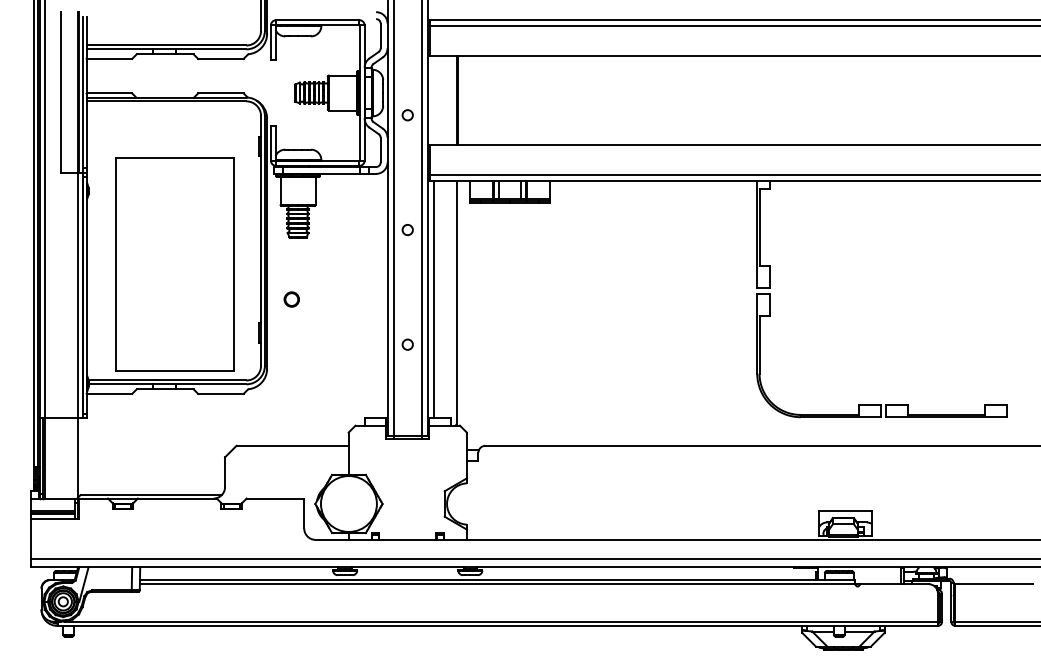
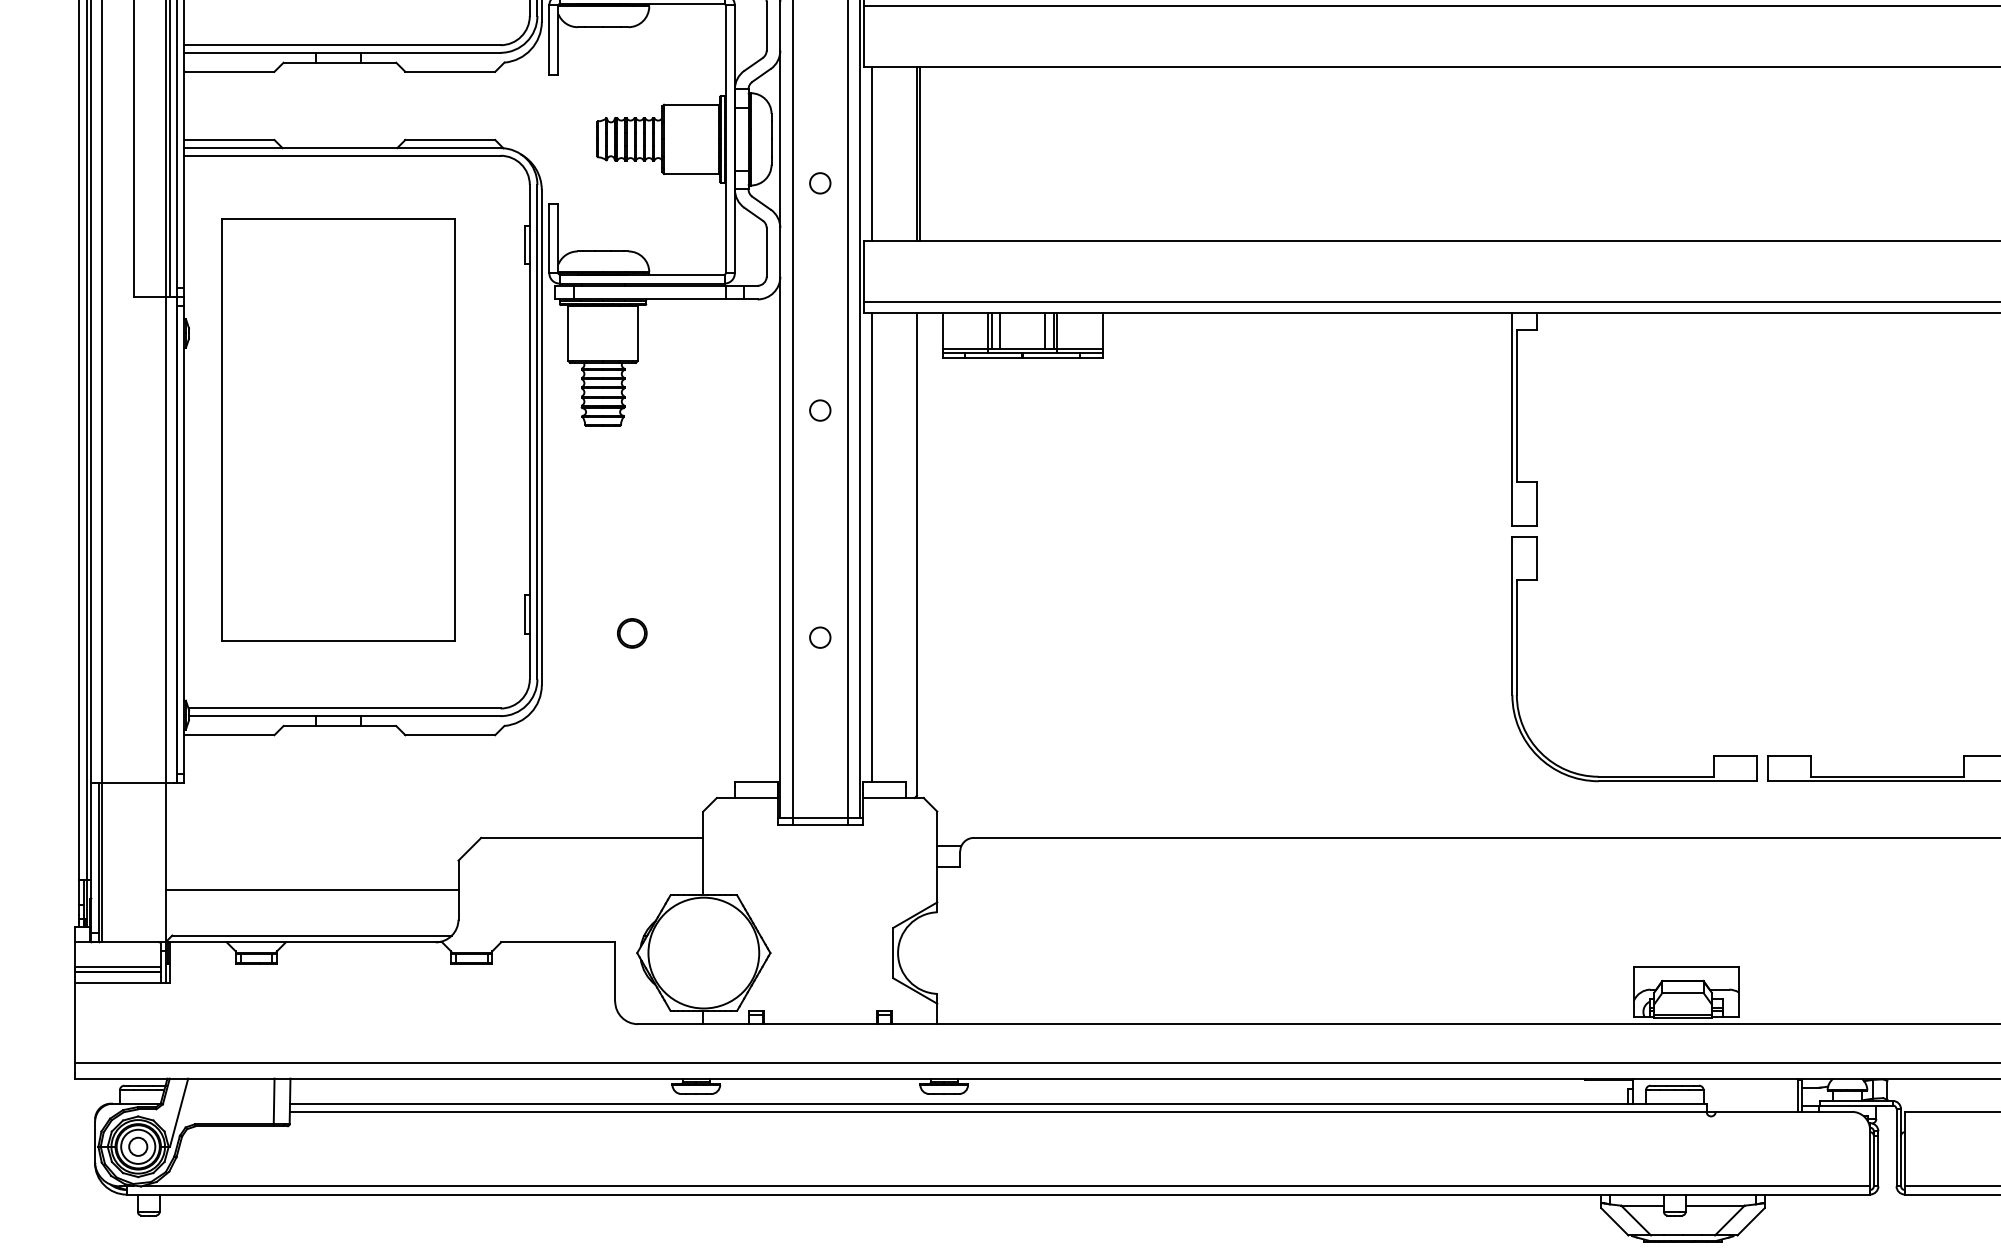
line: (433, 100) -> (871, 154), added
part: (174, 264) -> (336, 429), moved
circle: (291, 299) -> (631, 633), moved
line: (151, 472) -> (312, 890), added

